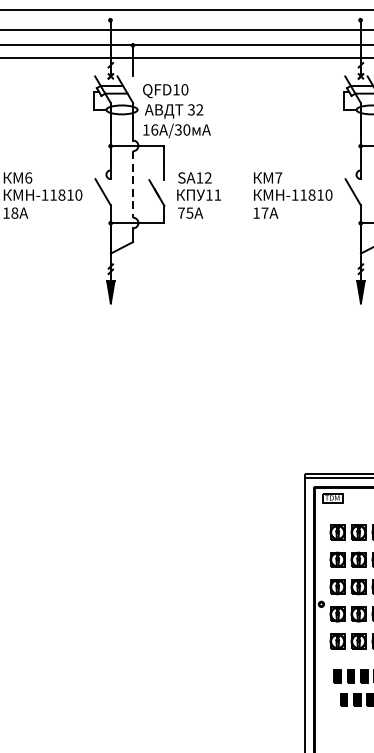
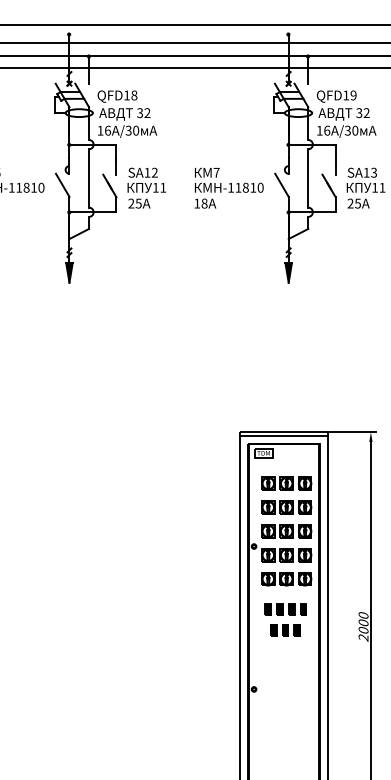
text: (185, 89) -> (134, 95), QFD10 -> QFD18
line: (133, 184) -> (89, 178), dashed -> solid
text: (181, 213) -> (131, 203), 75A -> 25A
text: (264, 213) -> (204, 203), 17 -> 18

